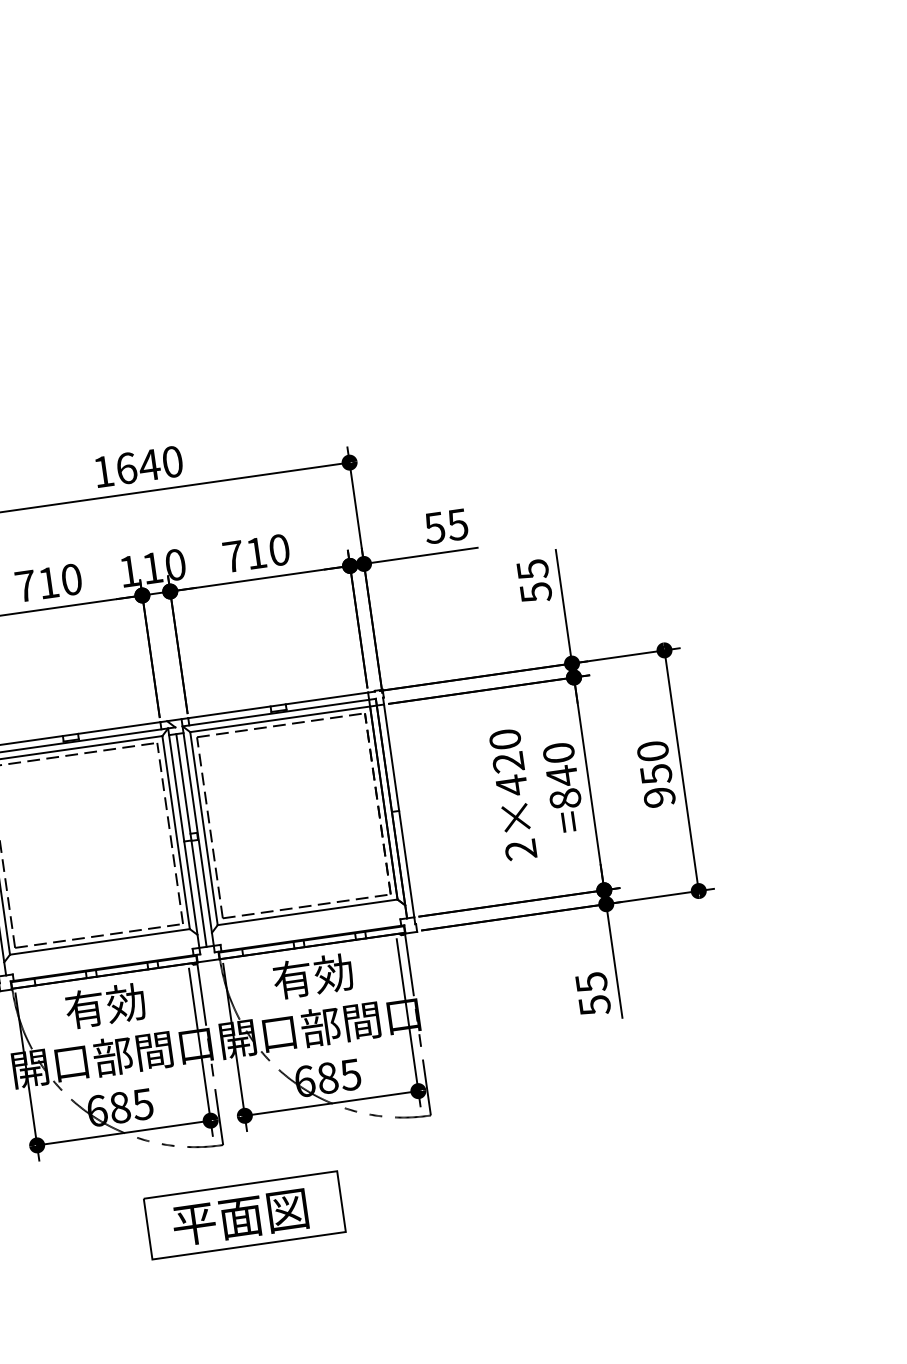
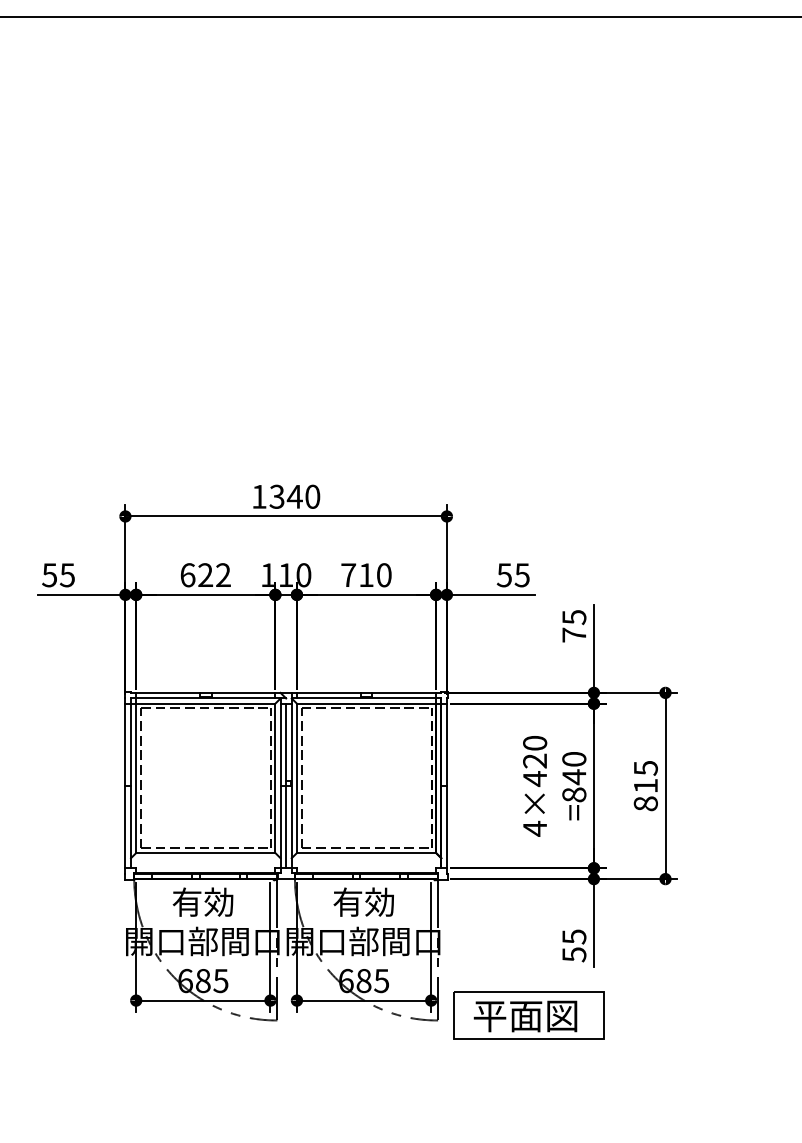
text: (125, 468) -> (276, 496), 1640 -> 1340
text: (48, 583) -> (205, 575), 710 -> 622
text: (536, 591) -> (574, 634), 55 -> 75
text: (655, 773) -> (645, 785), 950 -> 815
text: (520, 849) -> (534, 828), 2×420 -> 4×420
part: (244, 1215) -> (528, 1015), moved

